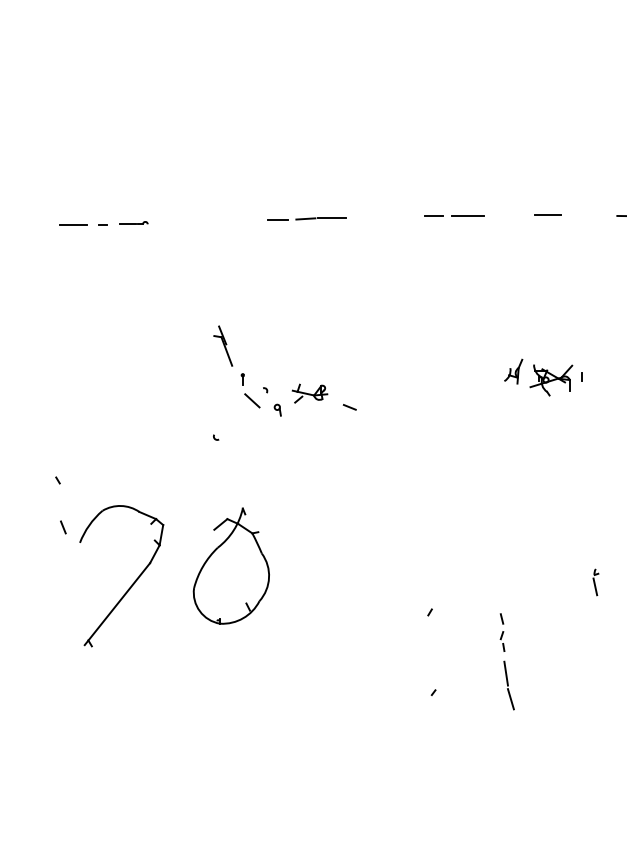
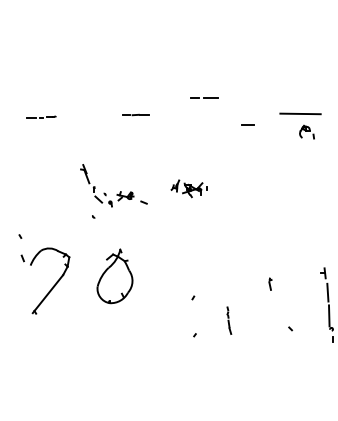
line: (546, 213) -> (247, 124), moved
line: (454, 215) -> (204, 97), moved
part: (305, 217) -> (135, 114), size x0.7
part: (103, 222) -> (41, 116), size x0.7
part: (542, 376) -> (188, 188), moved
part: (299, 383) -> (120, 191), moved
part: (230, 566) -> (114, 276), moved
part: (507, 660) -> (229, 320), size x0.6

